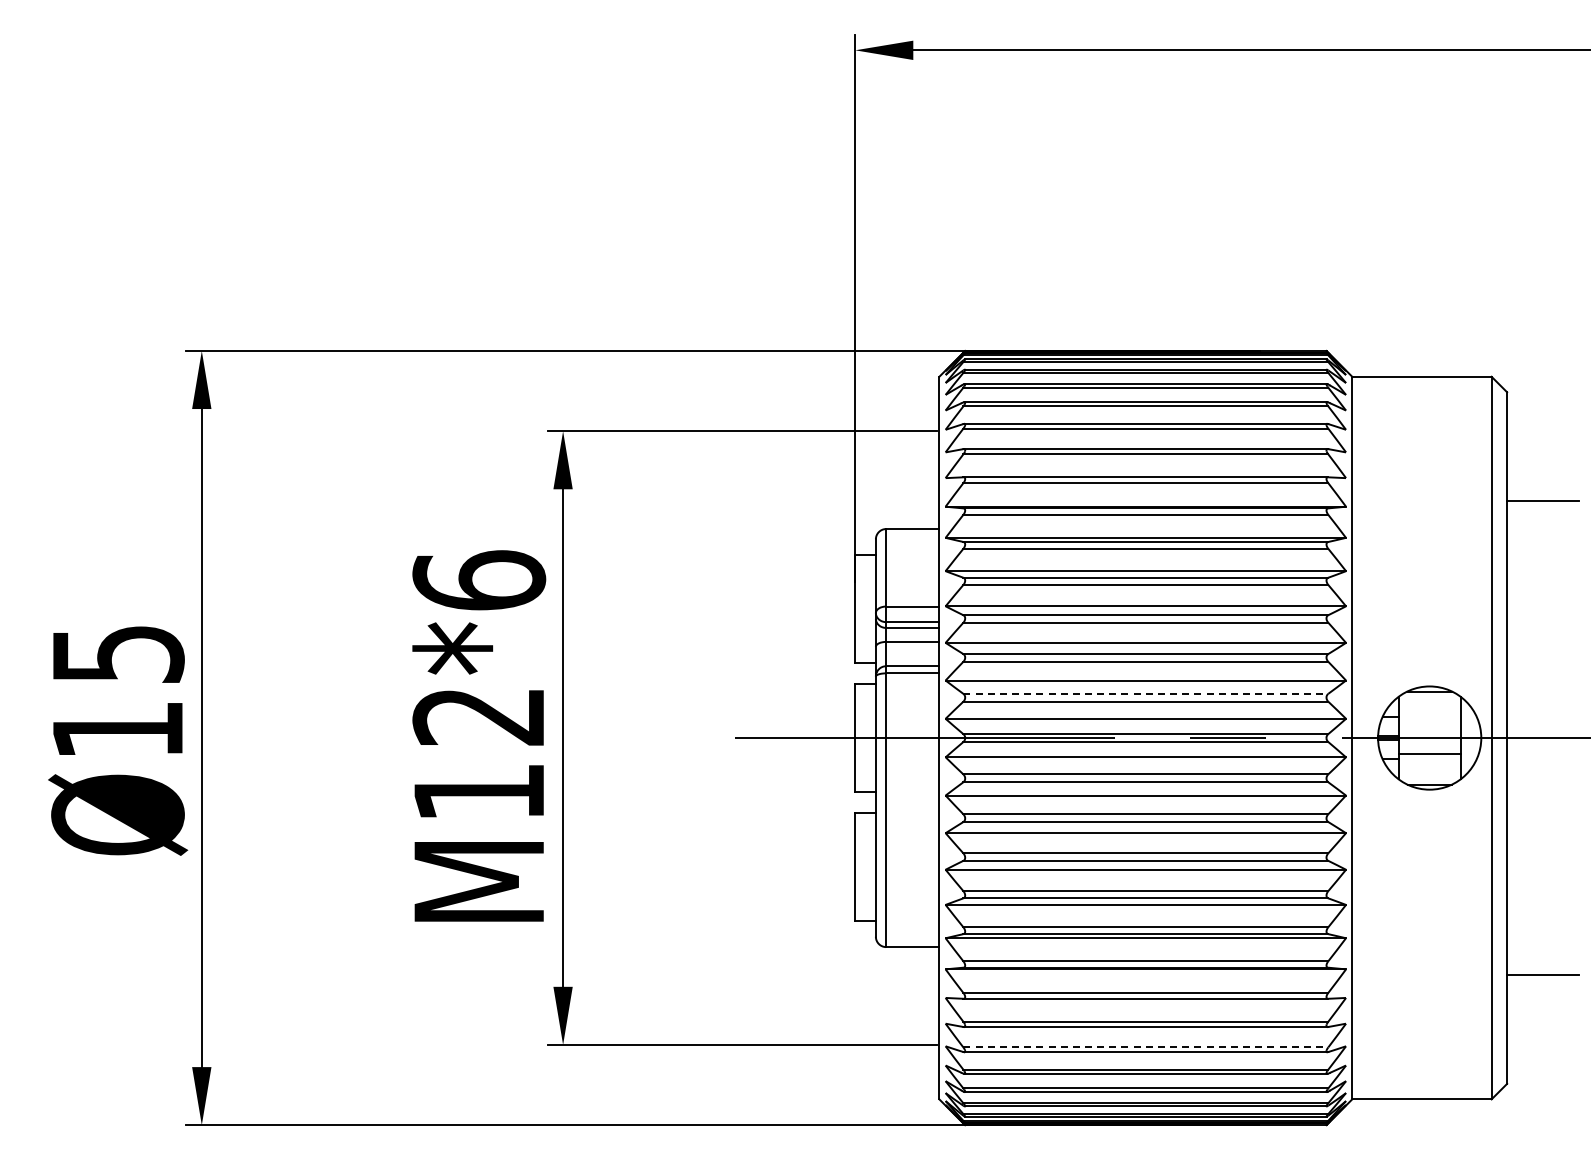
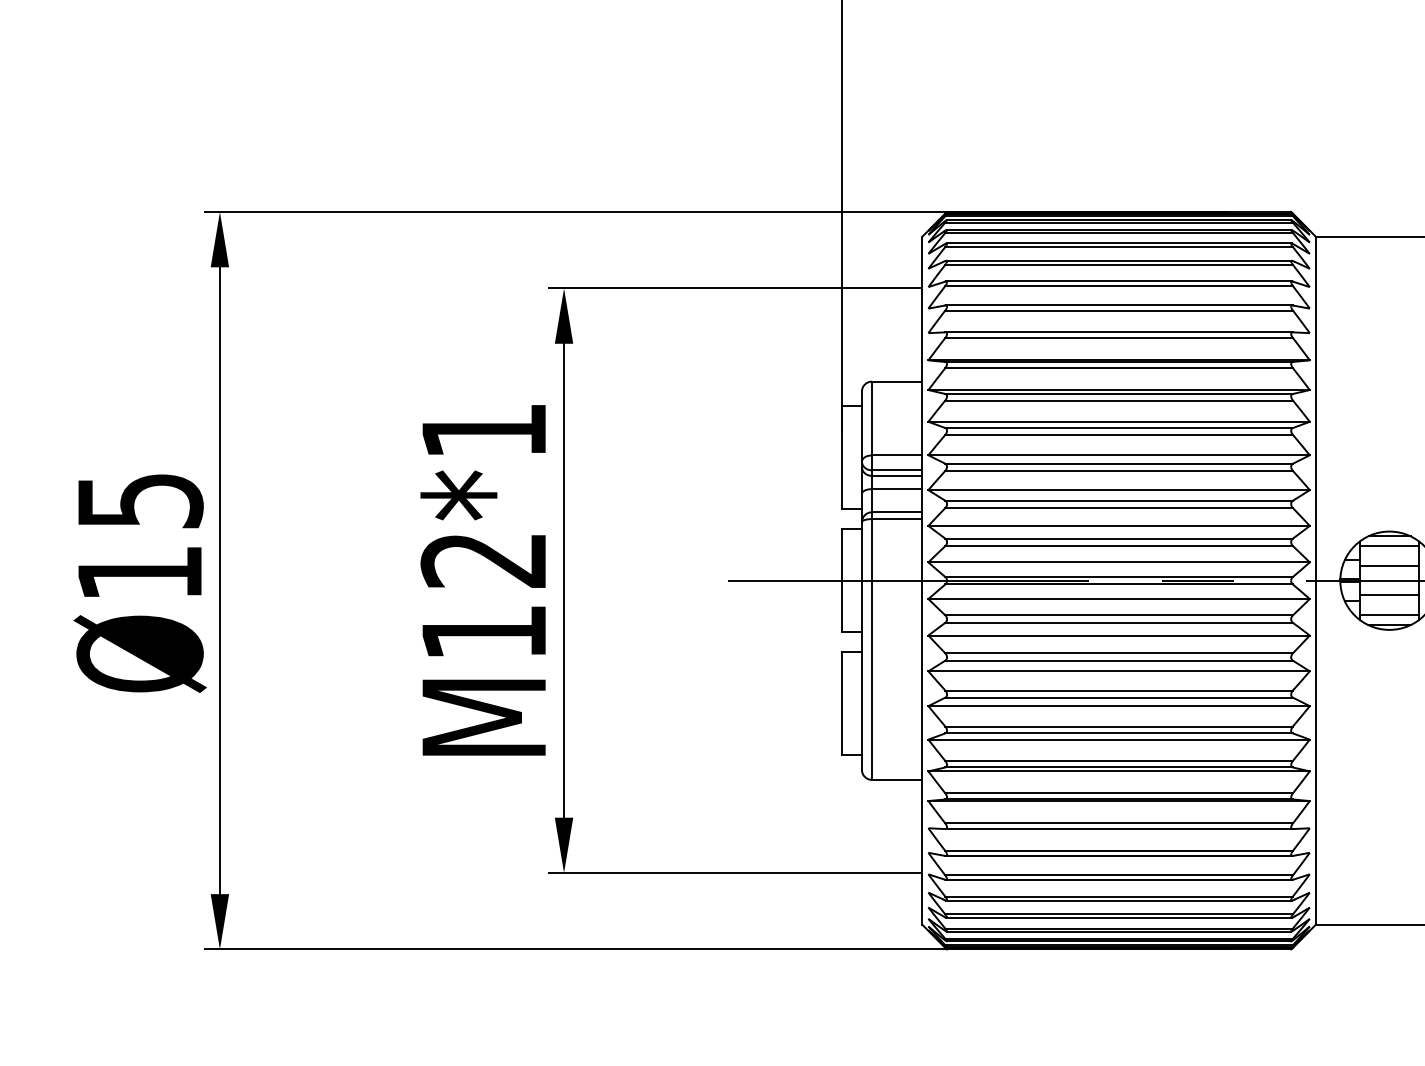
text: (479, 580) -> (484, 430), M12*6 -> M12*1
line: (1146, 693) -> (1119, 538), dashed -> solid
line: (1429, 701) -> (1389, 545), added
line: (1429, 722) -> (1389, 565), added
line: (1429, 774) -> (1389, 615), added
line: (1146, 1047) -> (1119, 875), dashed -> solid

